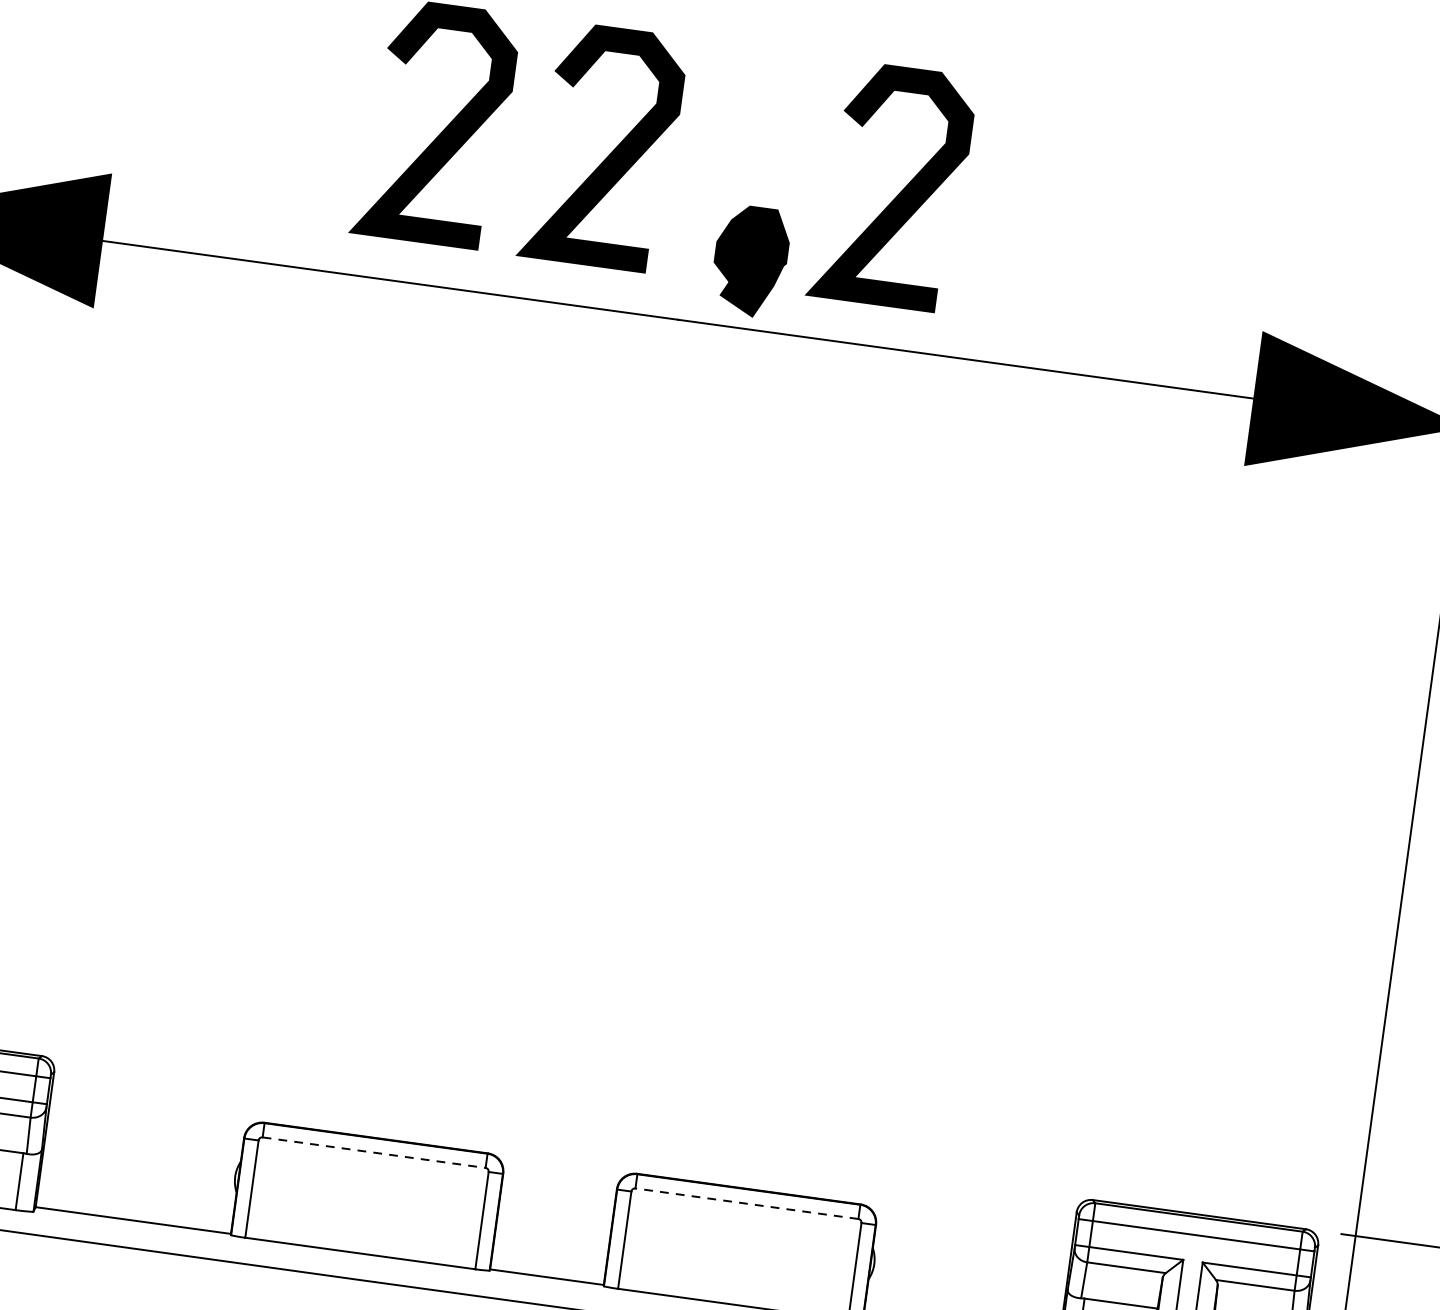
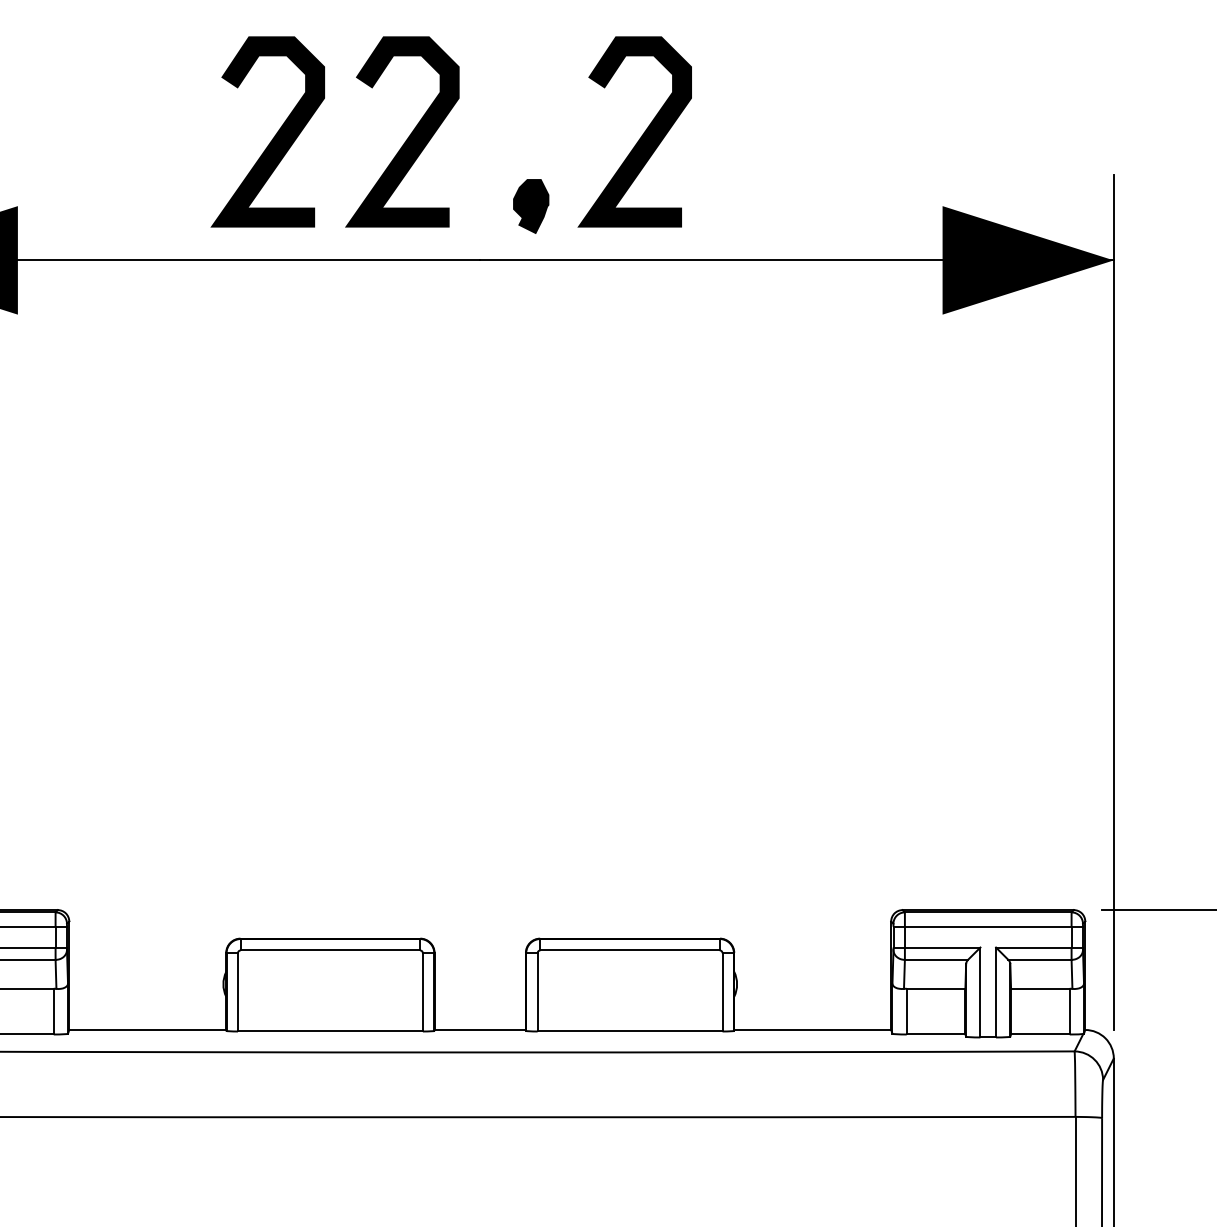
part: (751, 261) -> (531, 206), size x0.62
line: (374, 1152) -> (330, 950), dashed -> solid
line: (747, 1203) -> (630, 950), dashed -> solid

